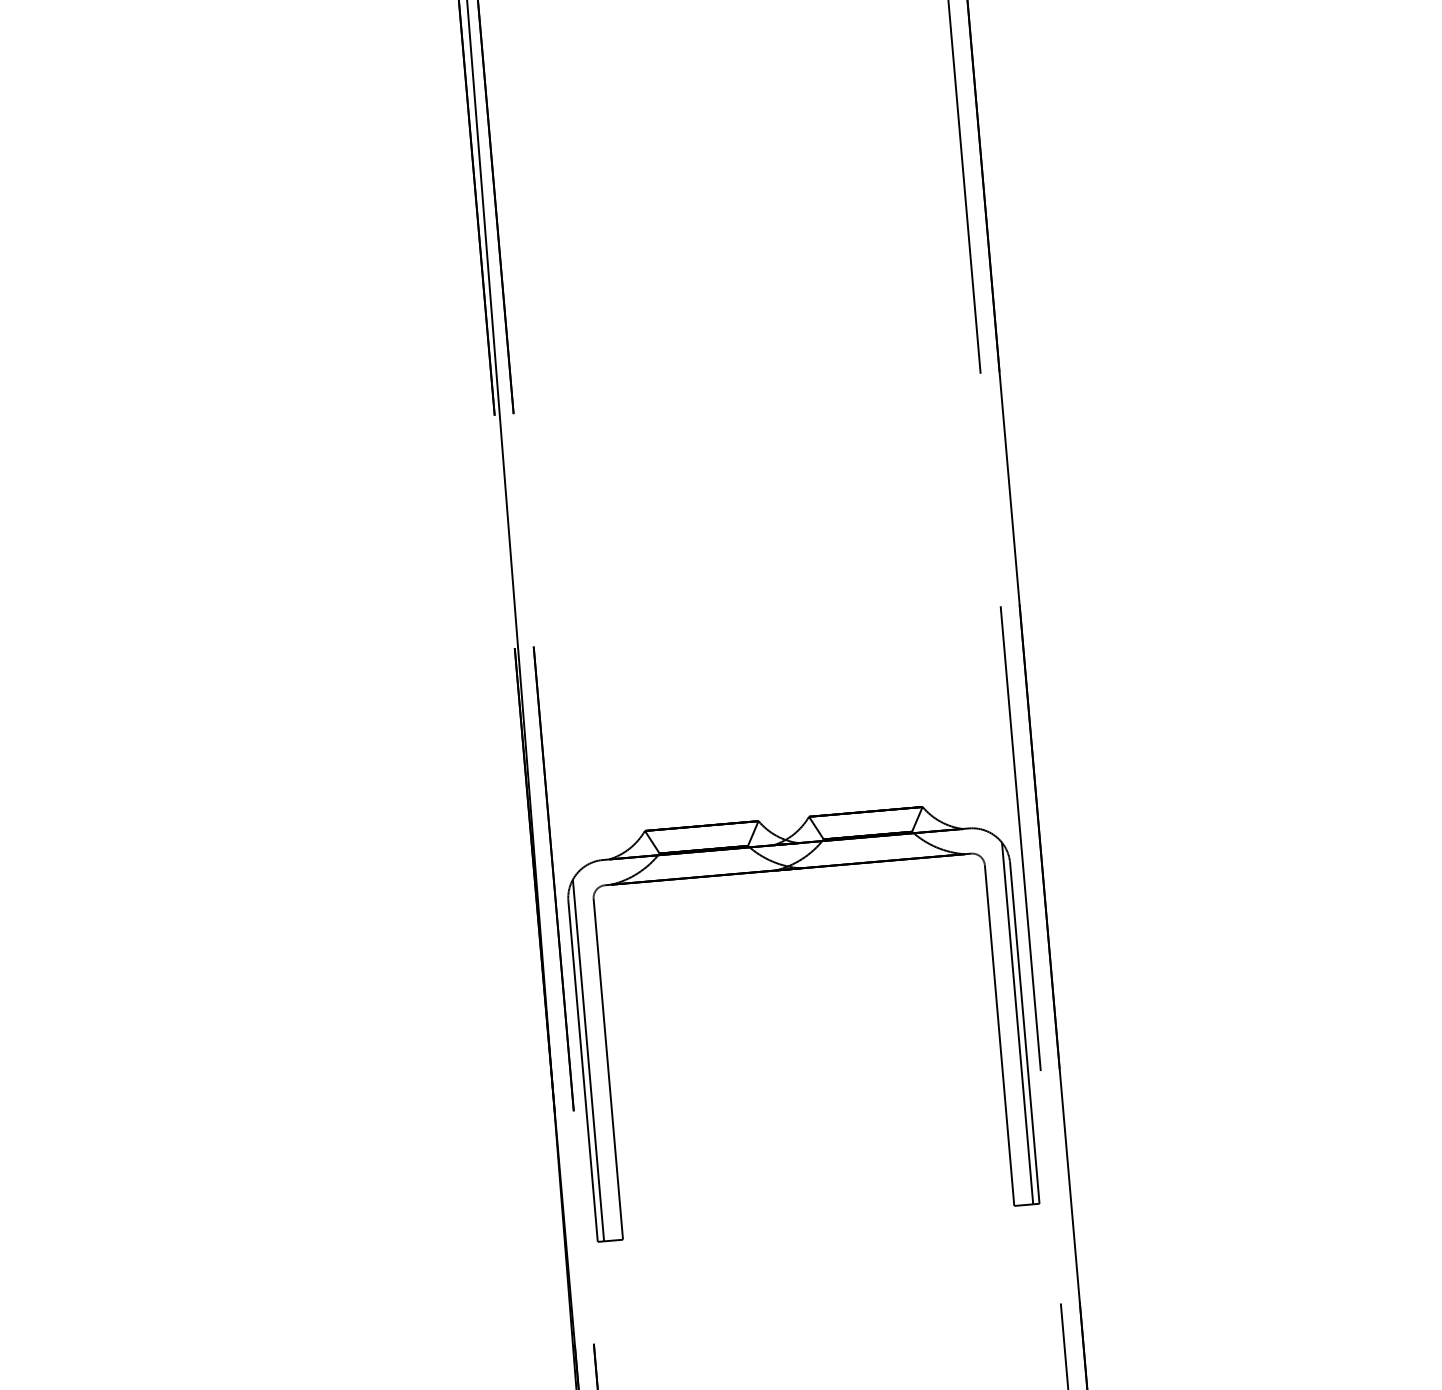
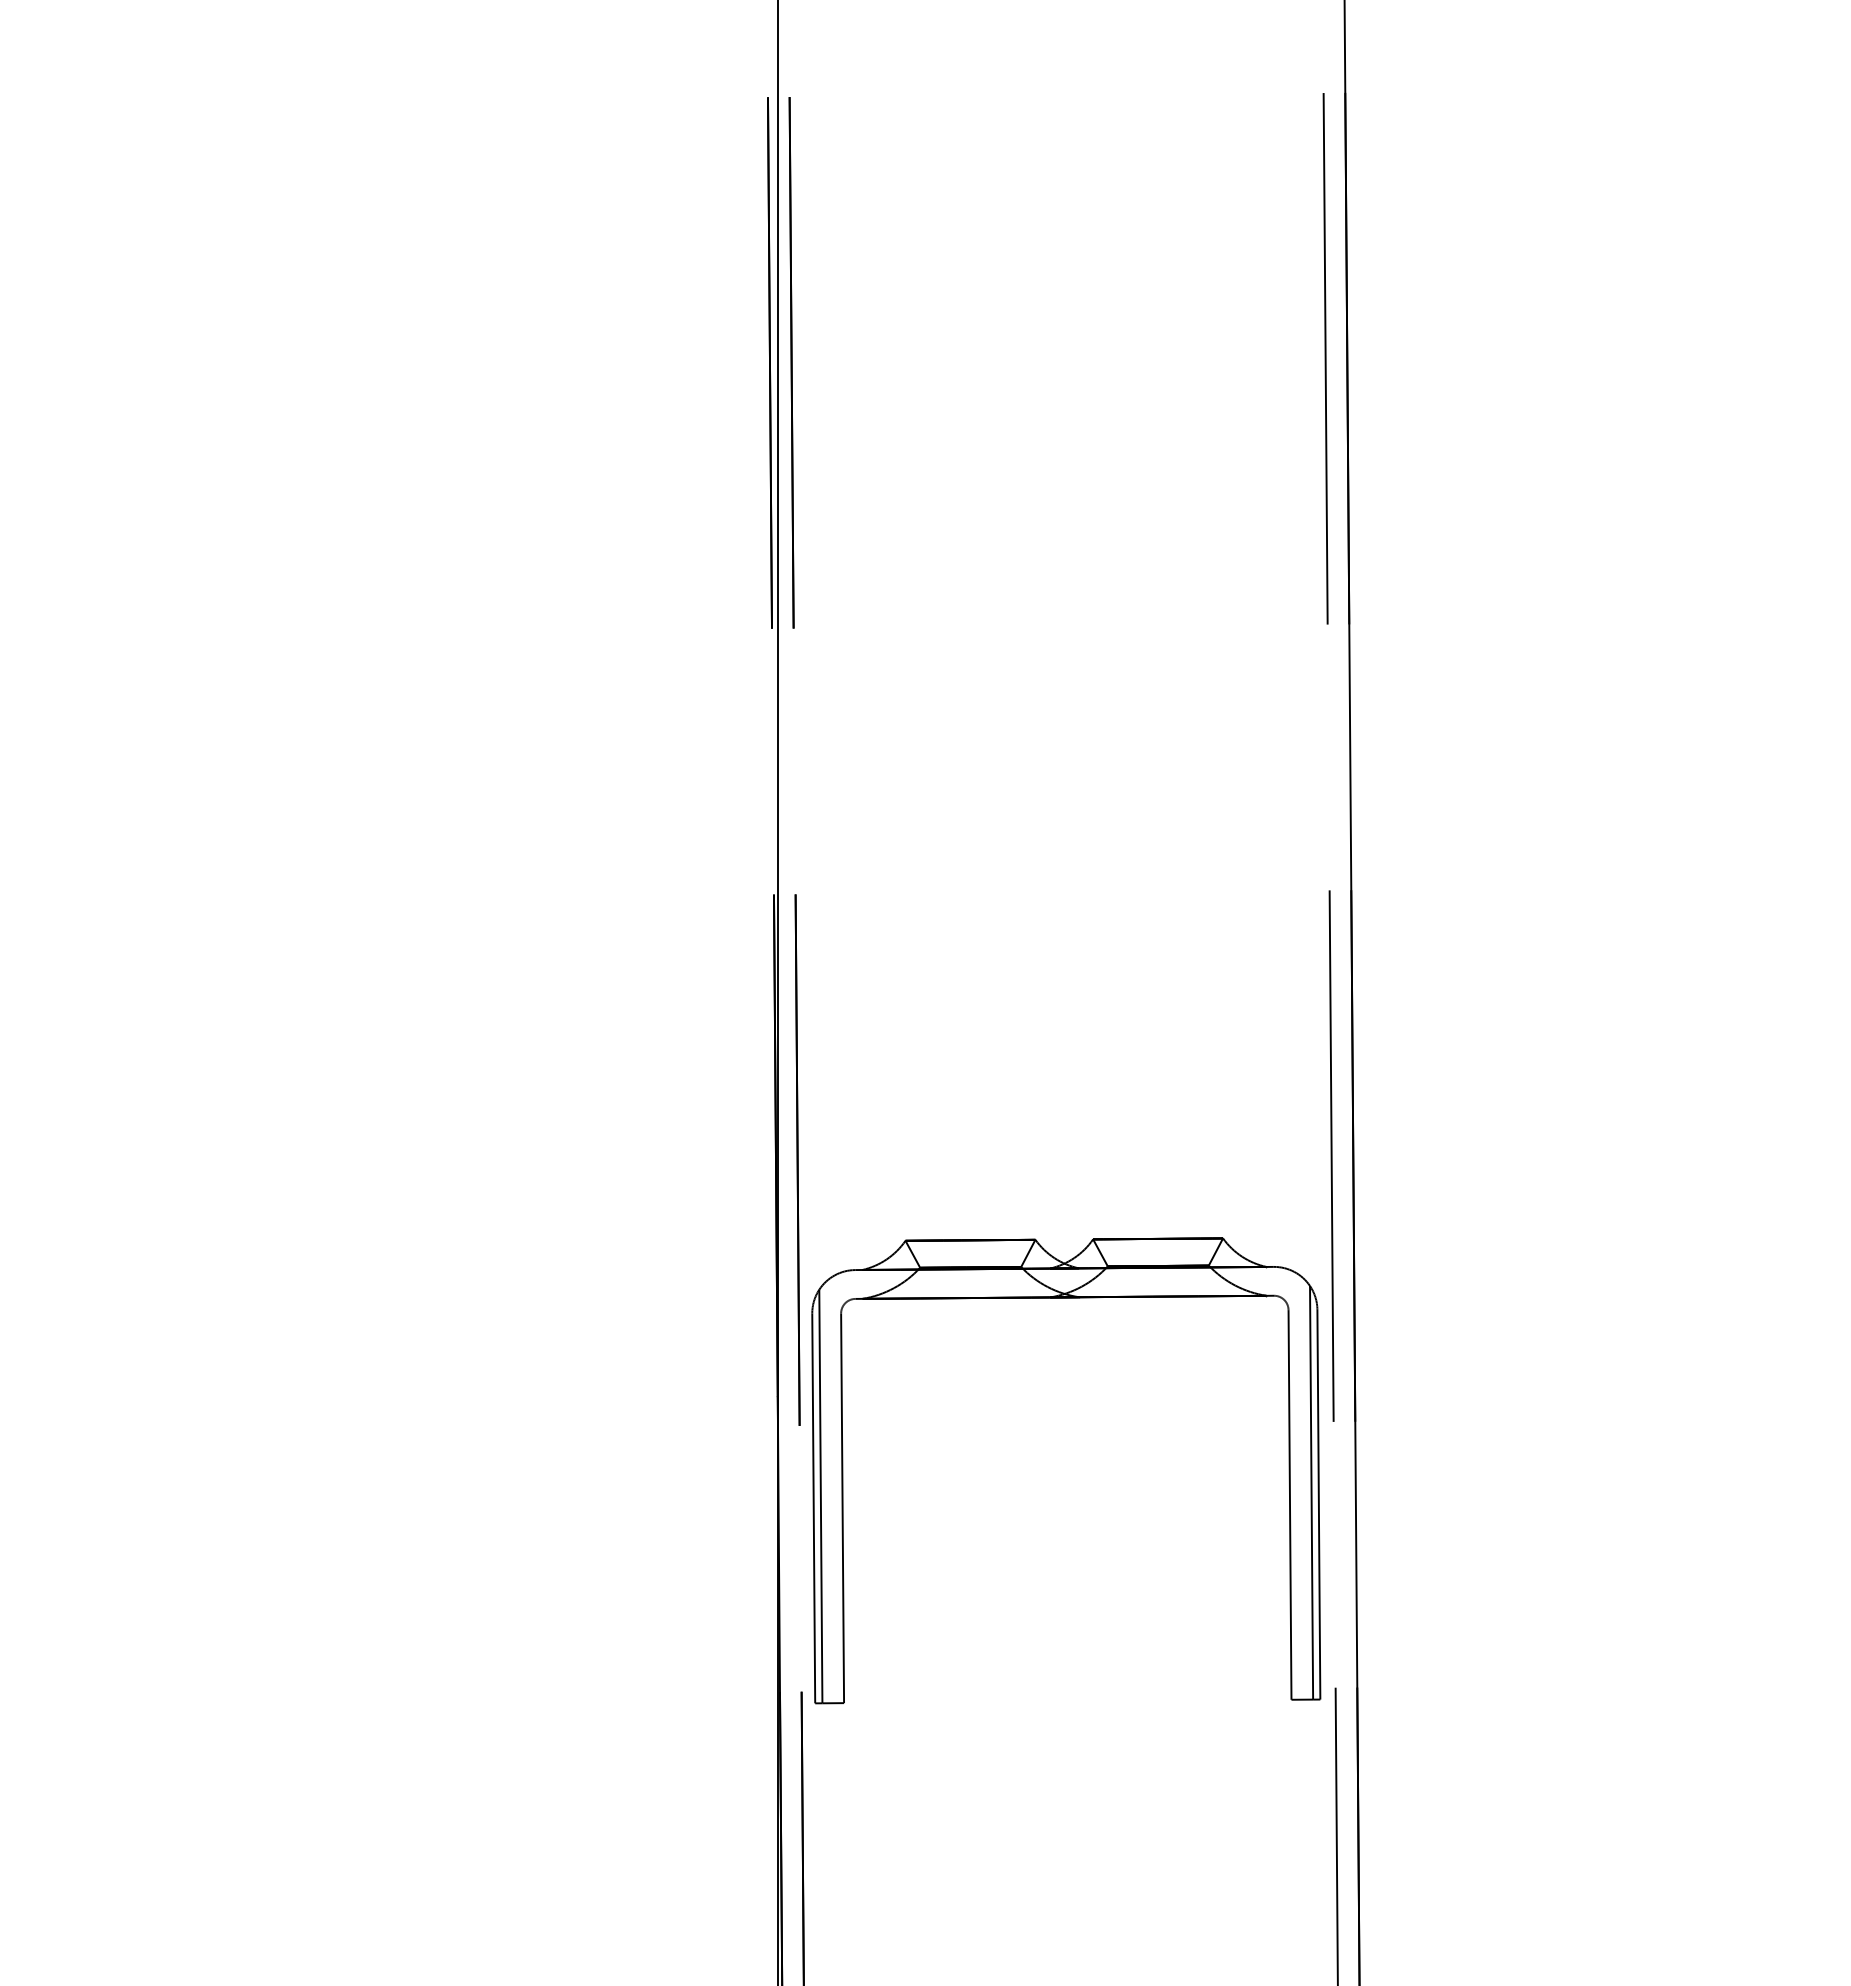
part: (789, 870) -> (1066, 1298), moved

